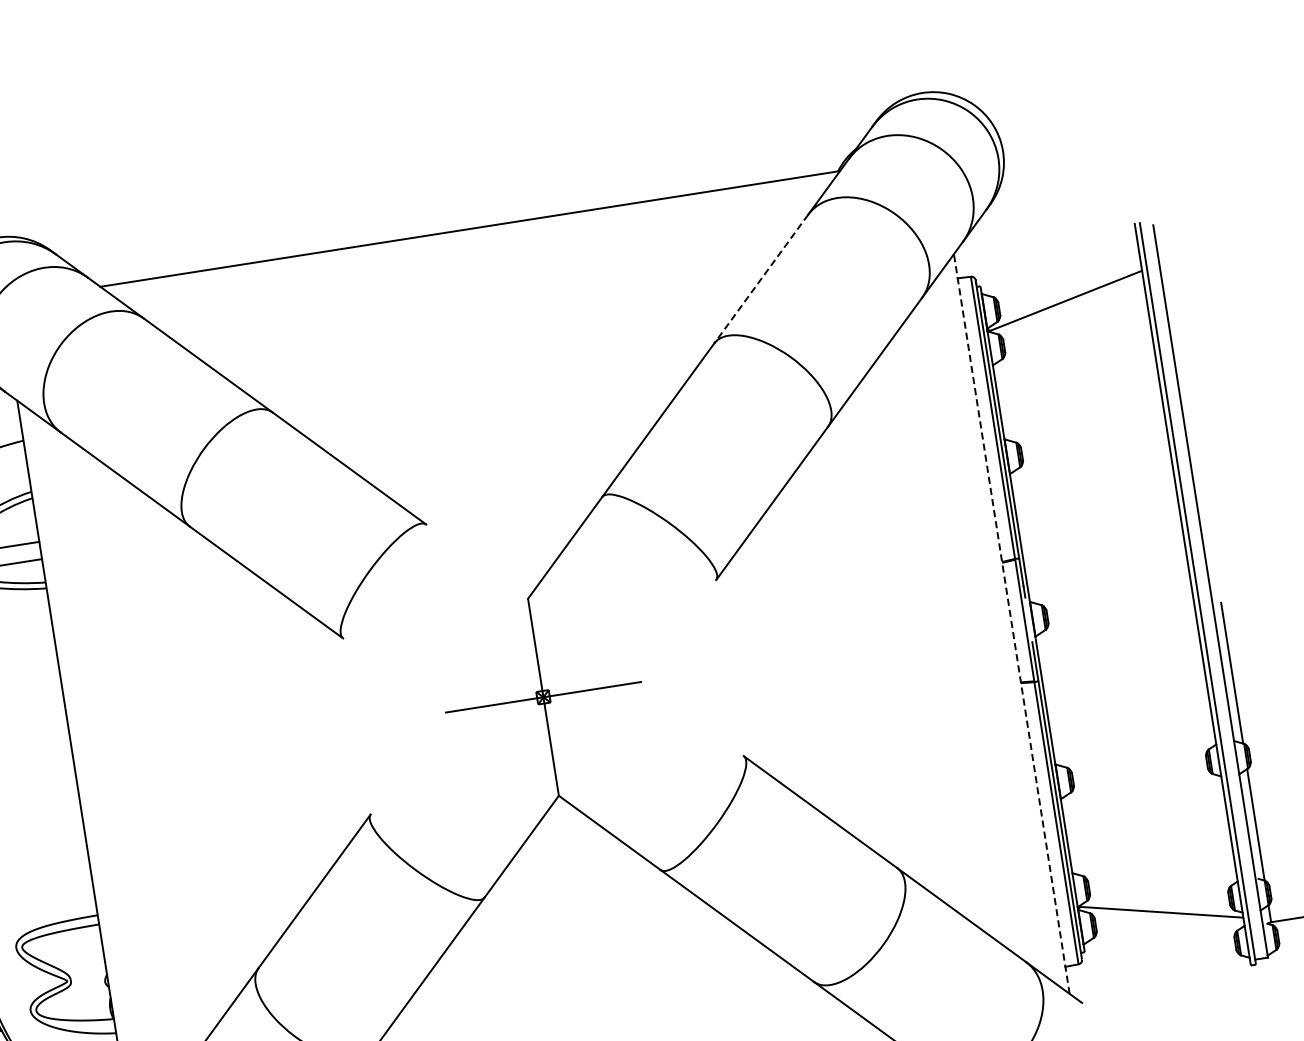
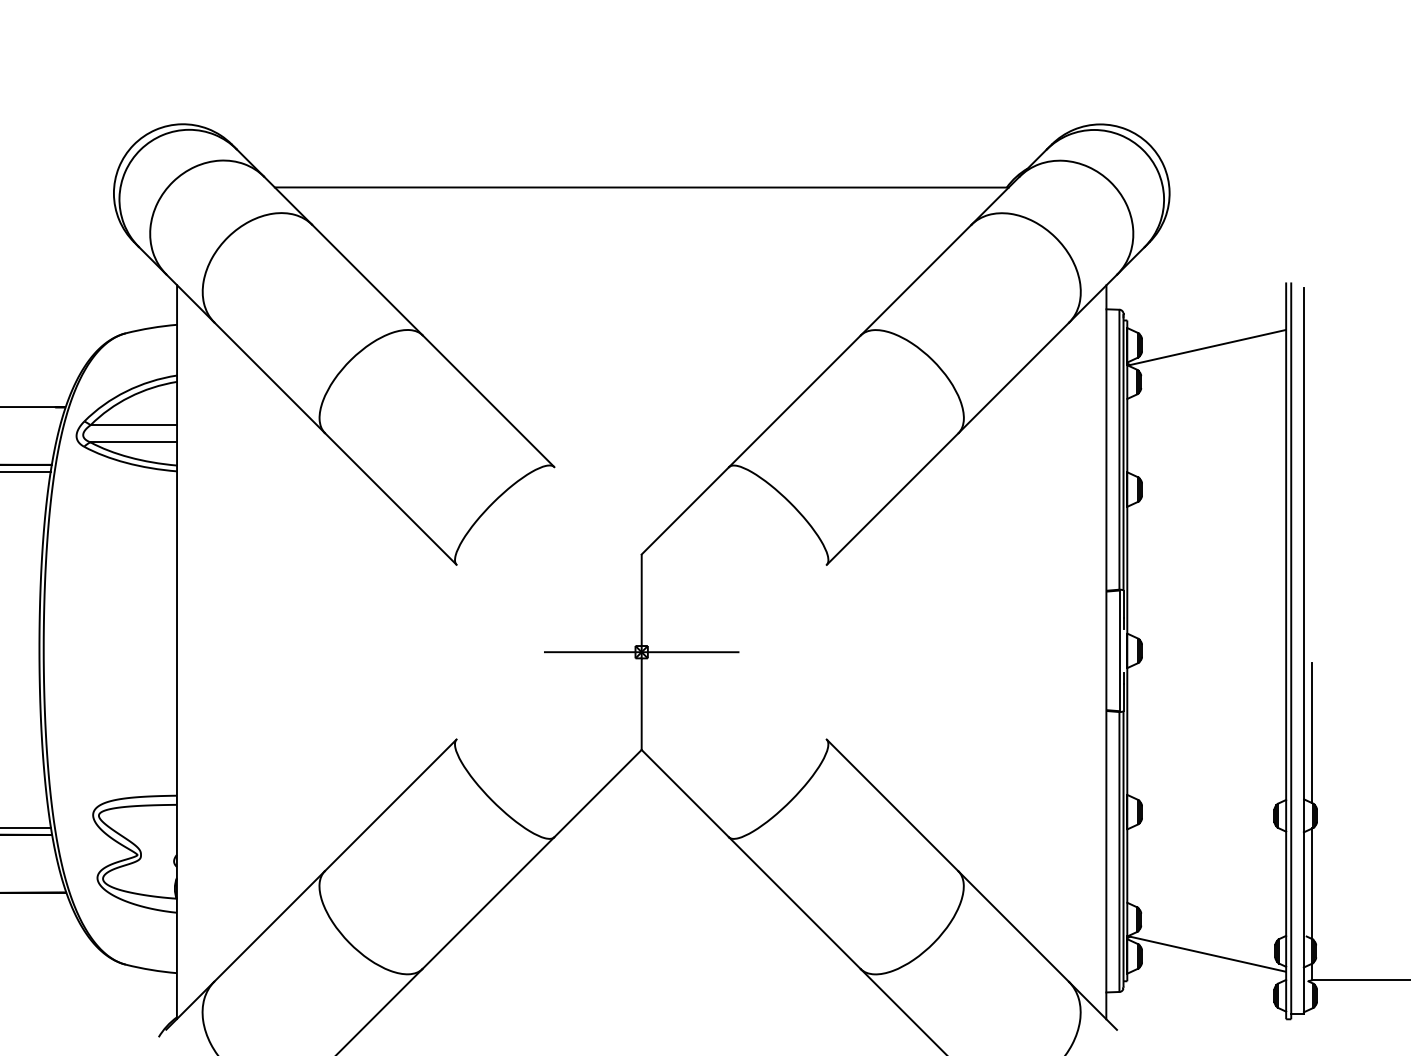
line: (760, 279) -> (915, 280), dashed -> solid
line: (1011, 624) -> (1106, 652), dashed -> solid

